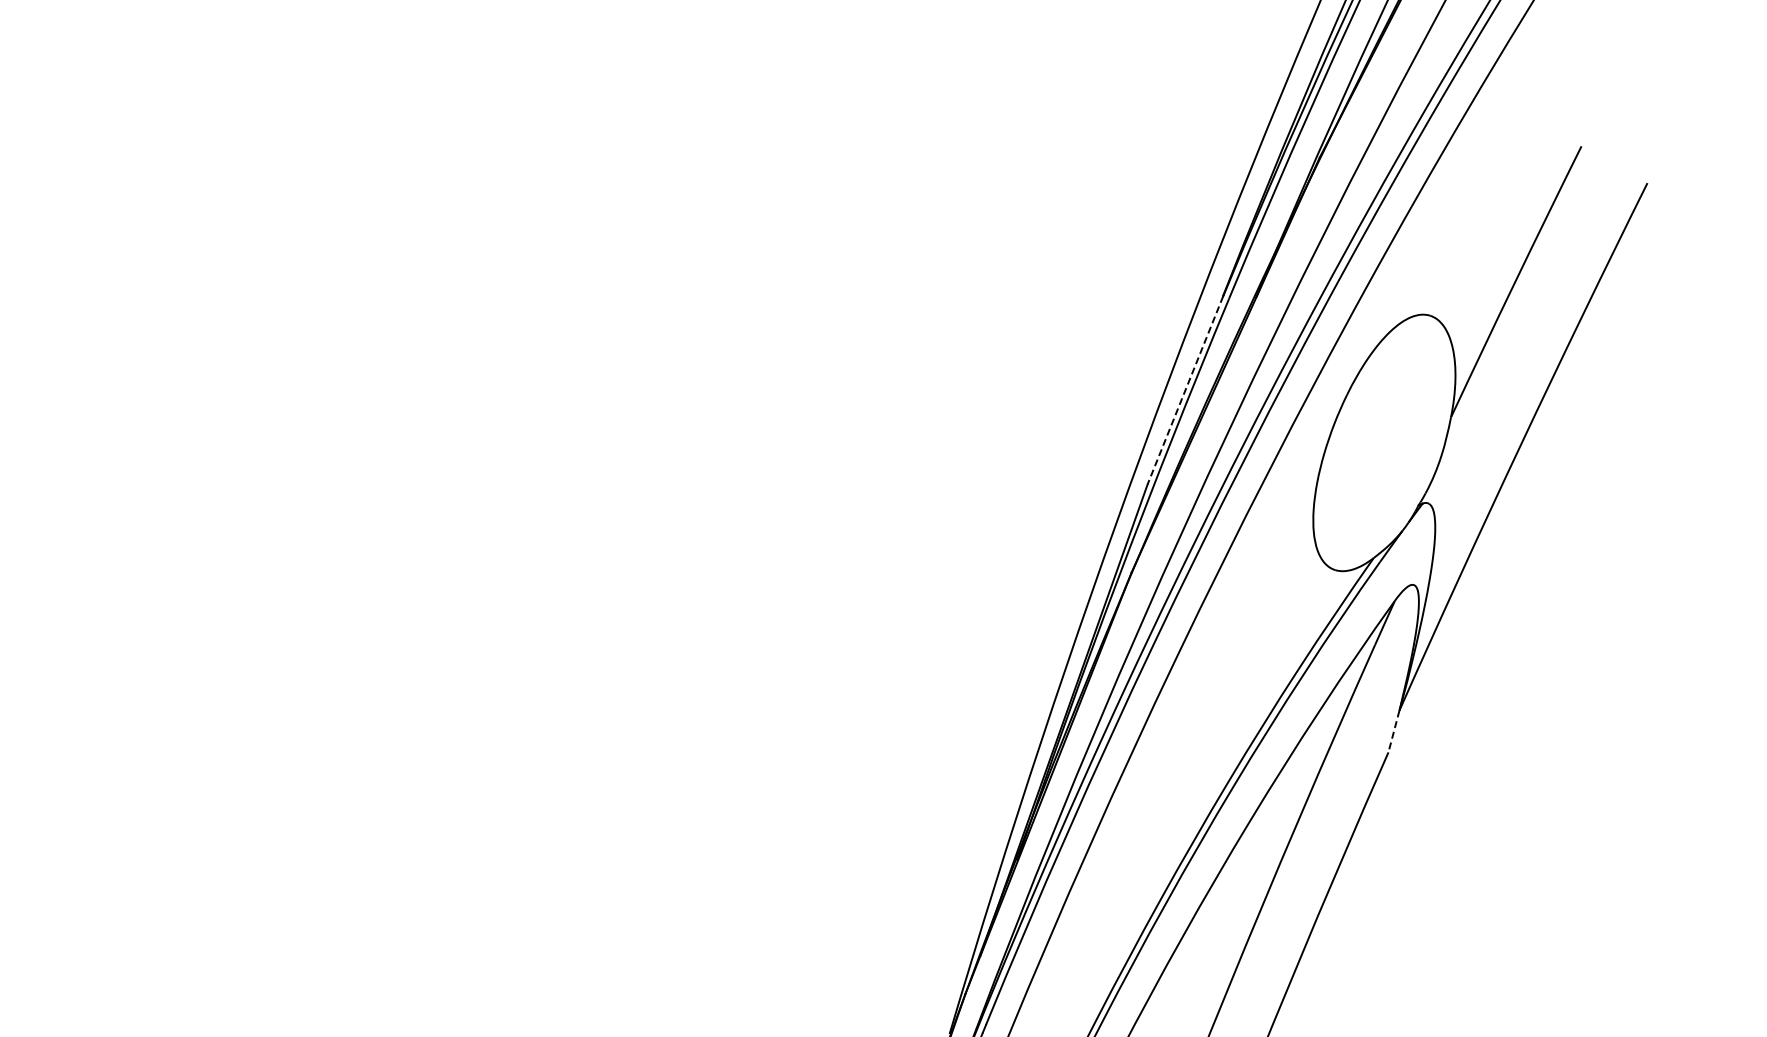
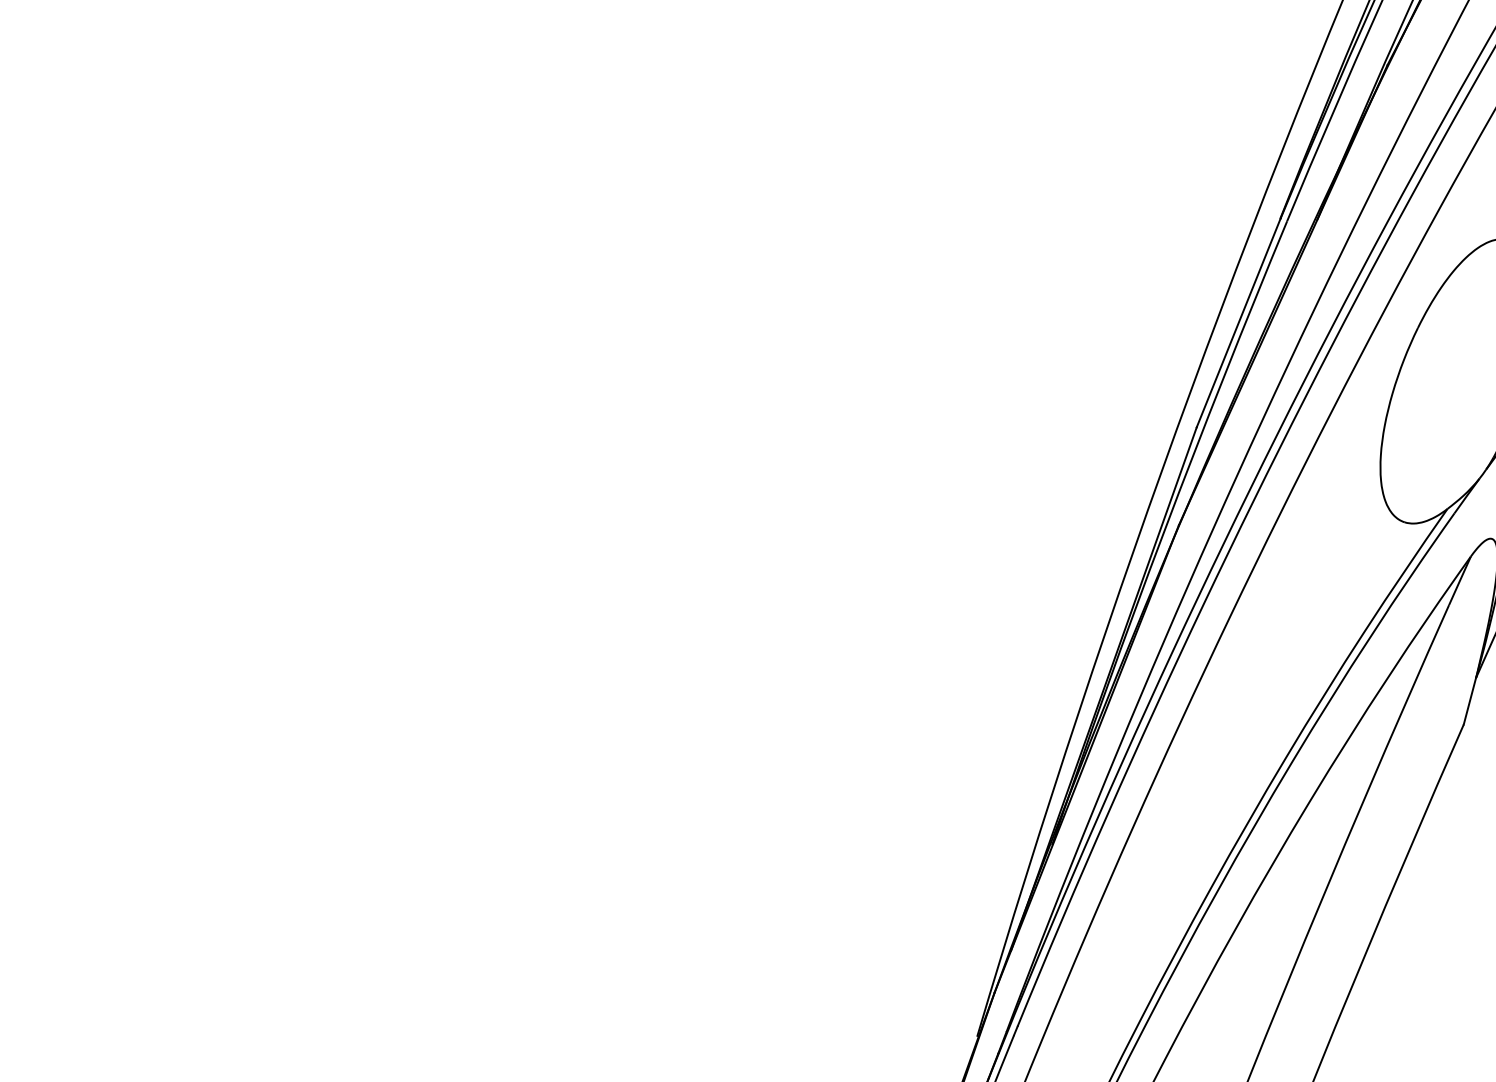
line: (1185, 390) -> (1238, 323), dashed -> solid
line: (1393, 731) -> (1469, 701), dashed -> solid

